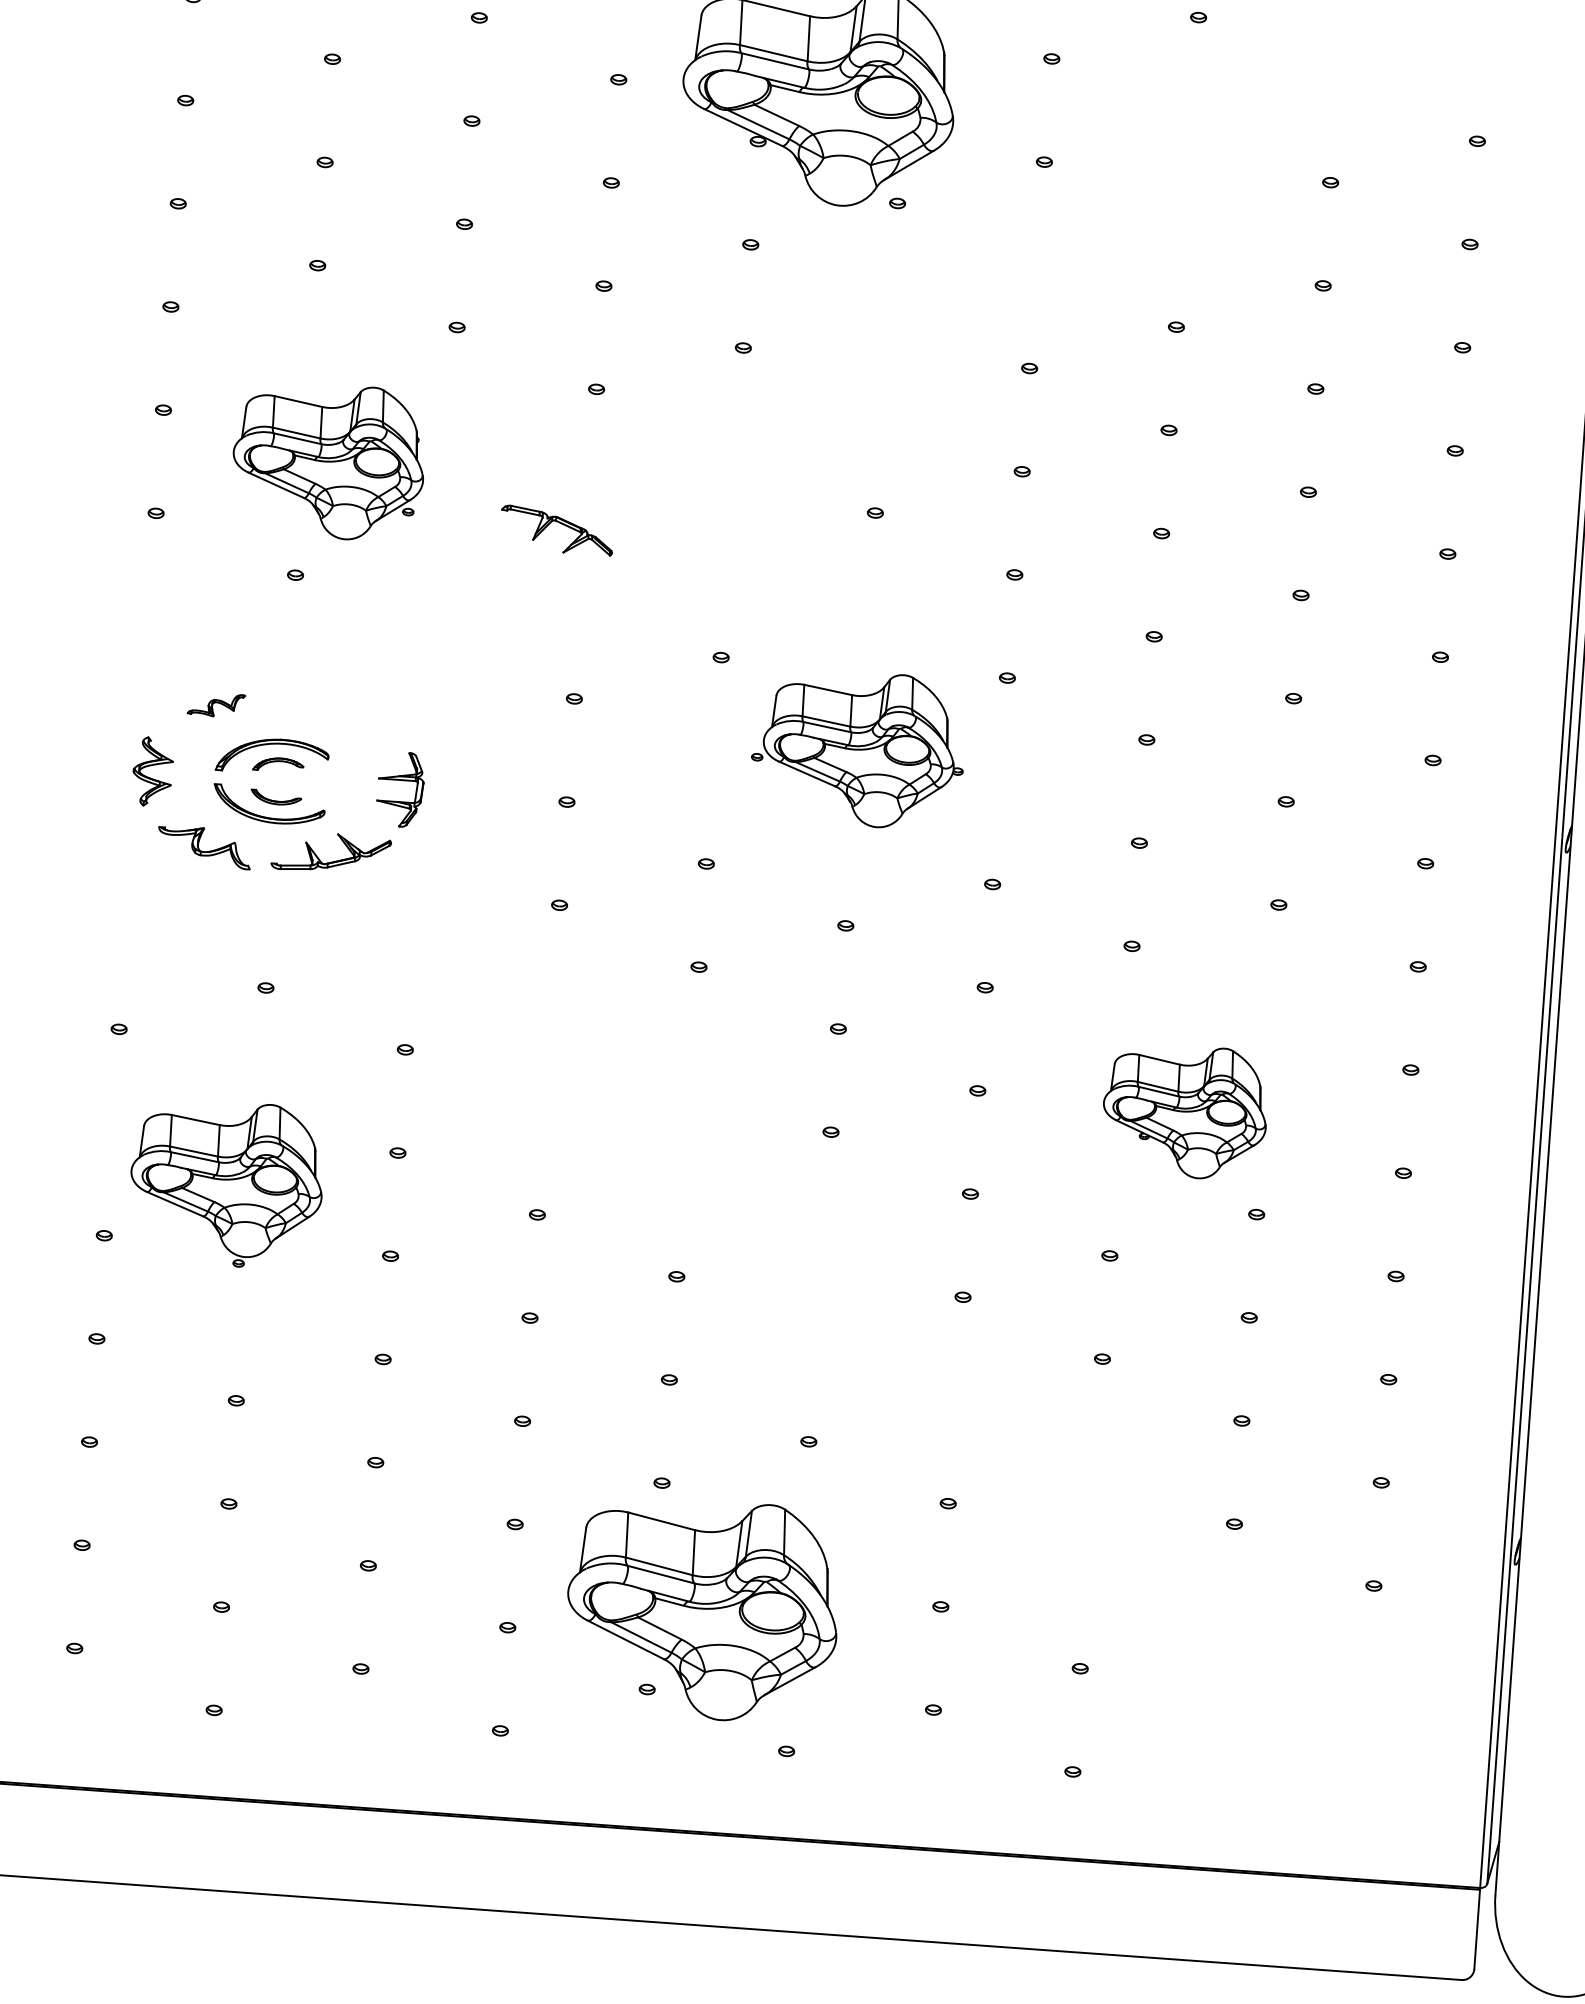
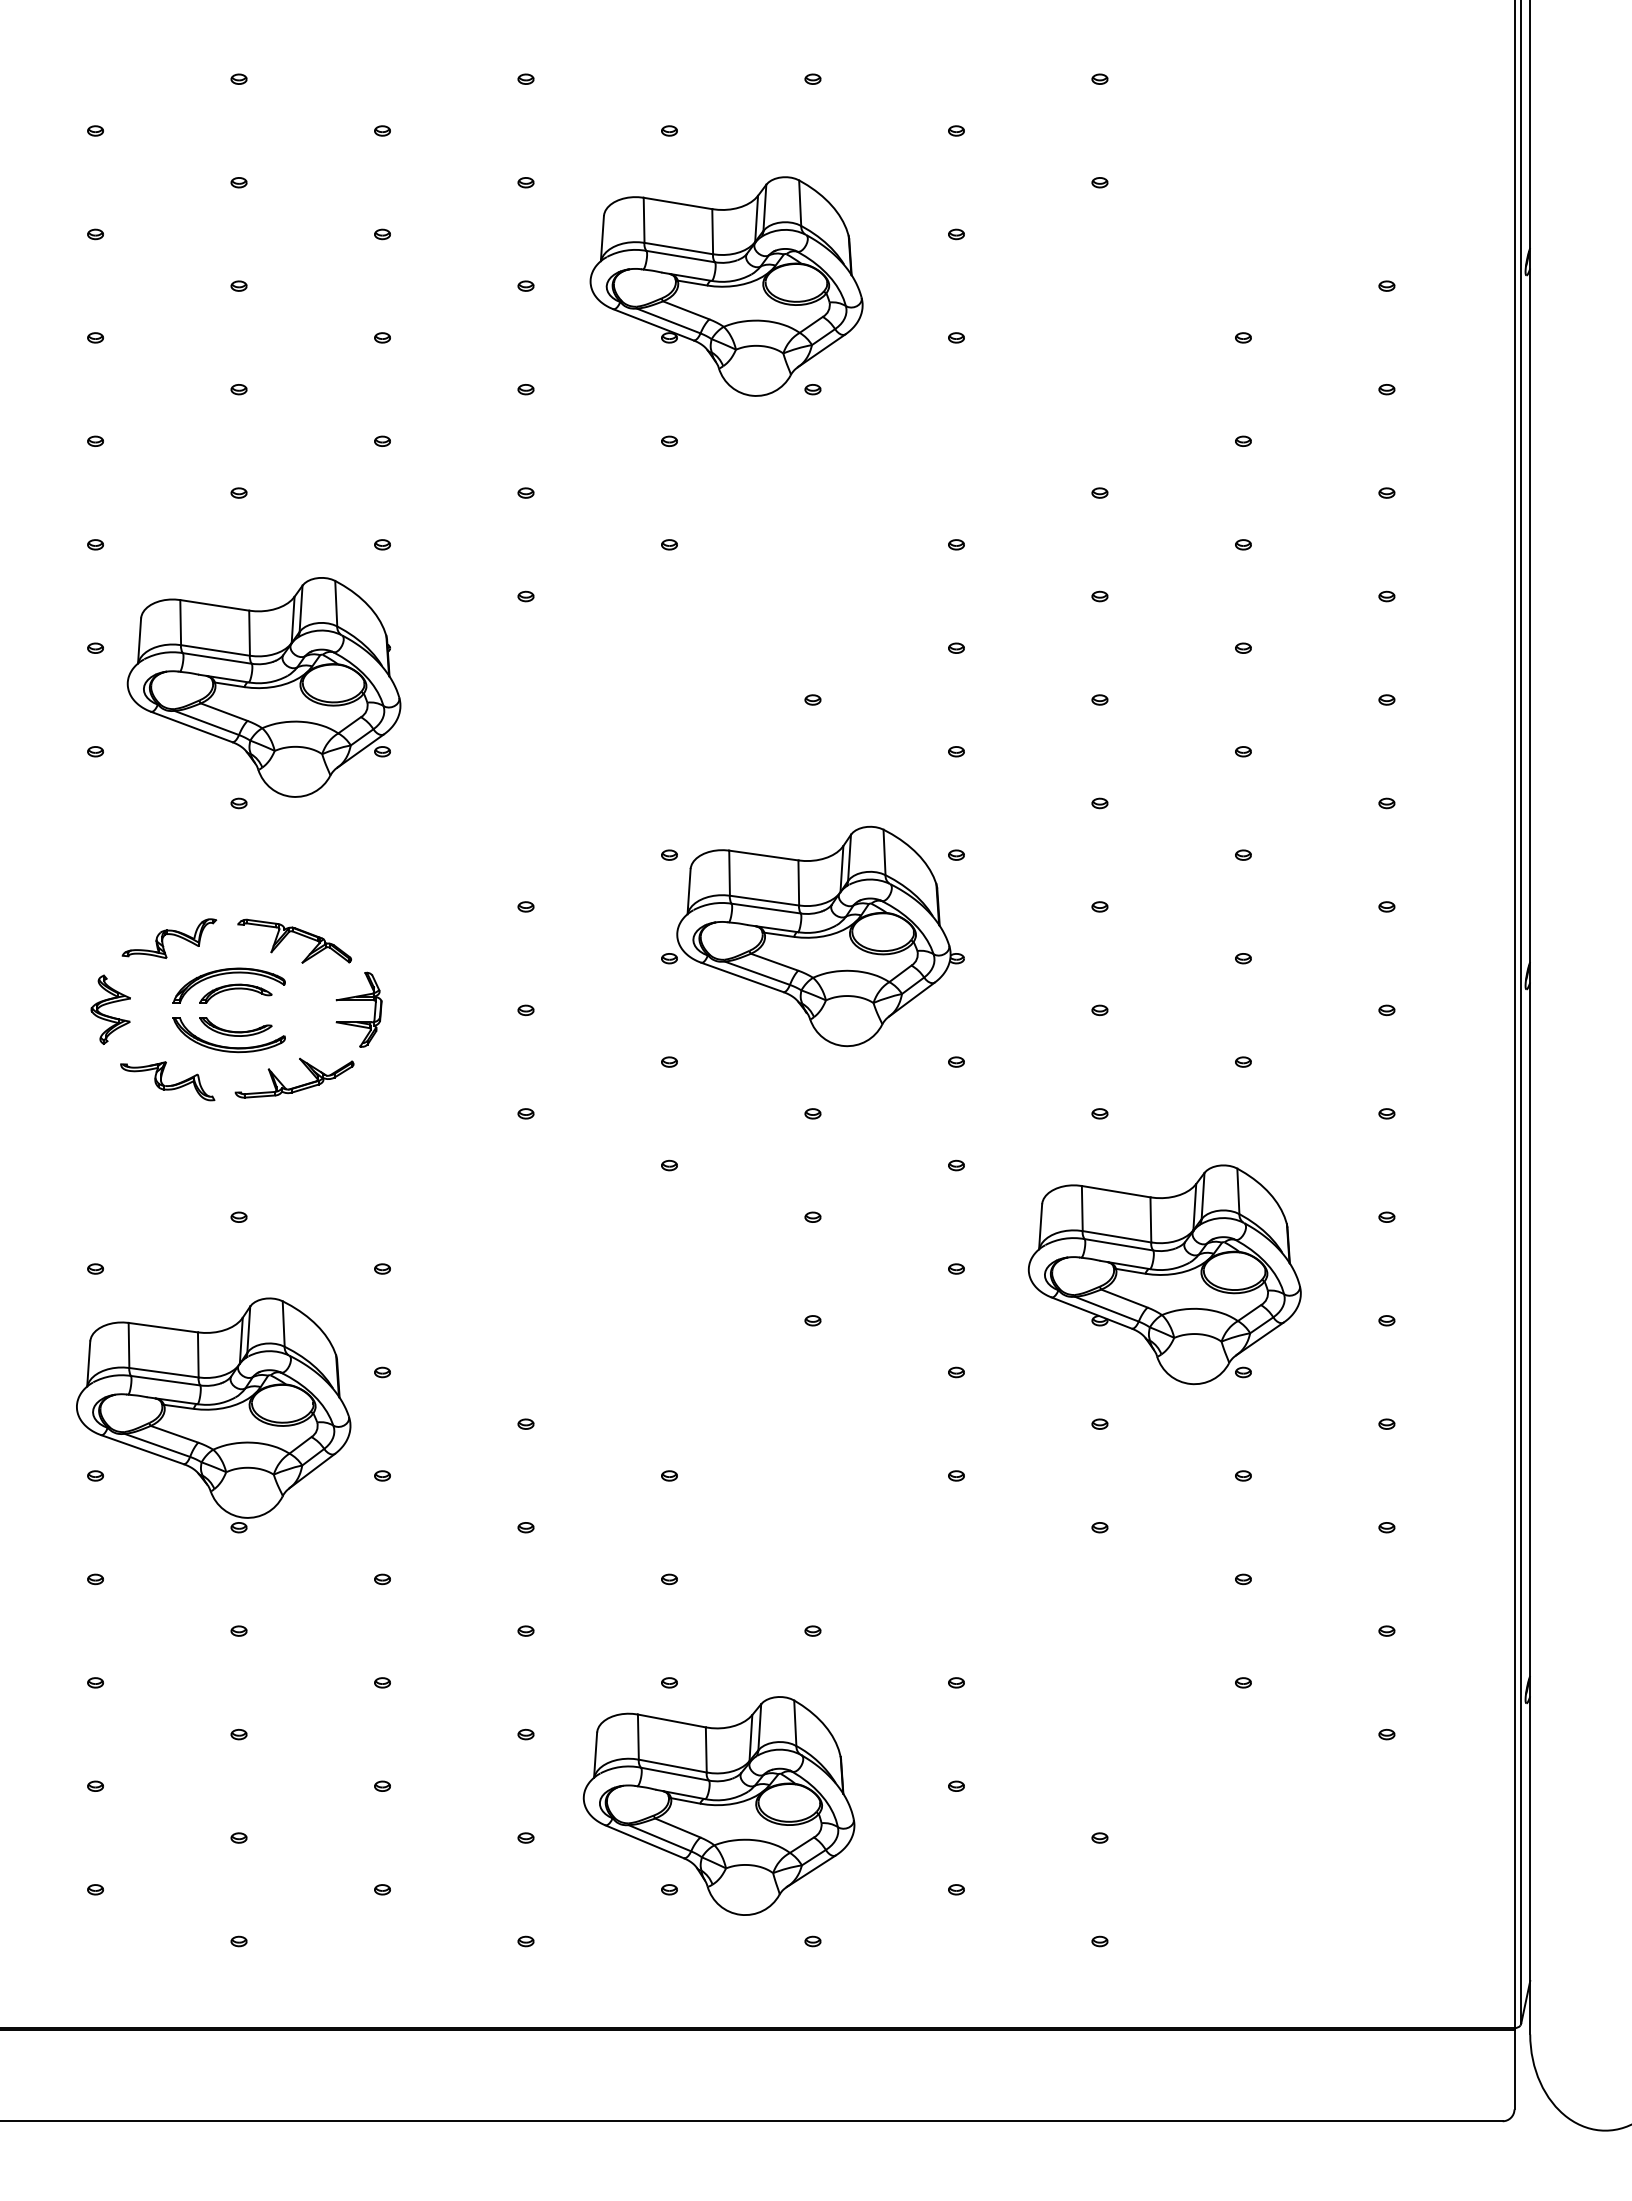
part: (328, 461) -> (263, 687), size x1.43
part: (560, 524) -> (297, 934), moved
part: (216, 704) -> (169, 938), size x1.67
part: (858, 748) -> (812, 936), size x1.43
part: (278, 764) -> (235, 993), size x1.43
part: (276, 797) -> (235, 1026), size x1.43
part: (1184, 1111) -> (1164, 1274), size x1.67
part: (226, 1183) -> (213, 1415), size x1.43

